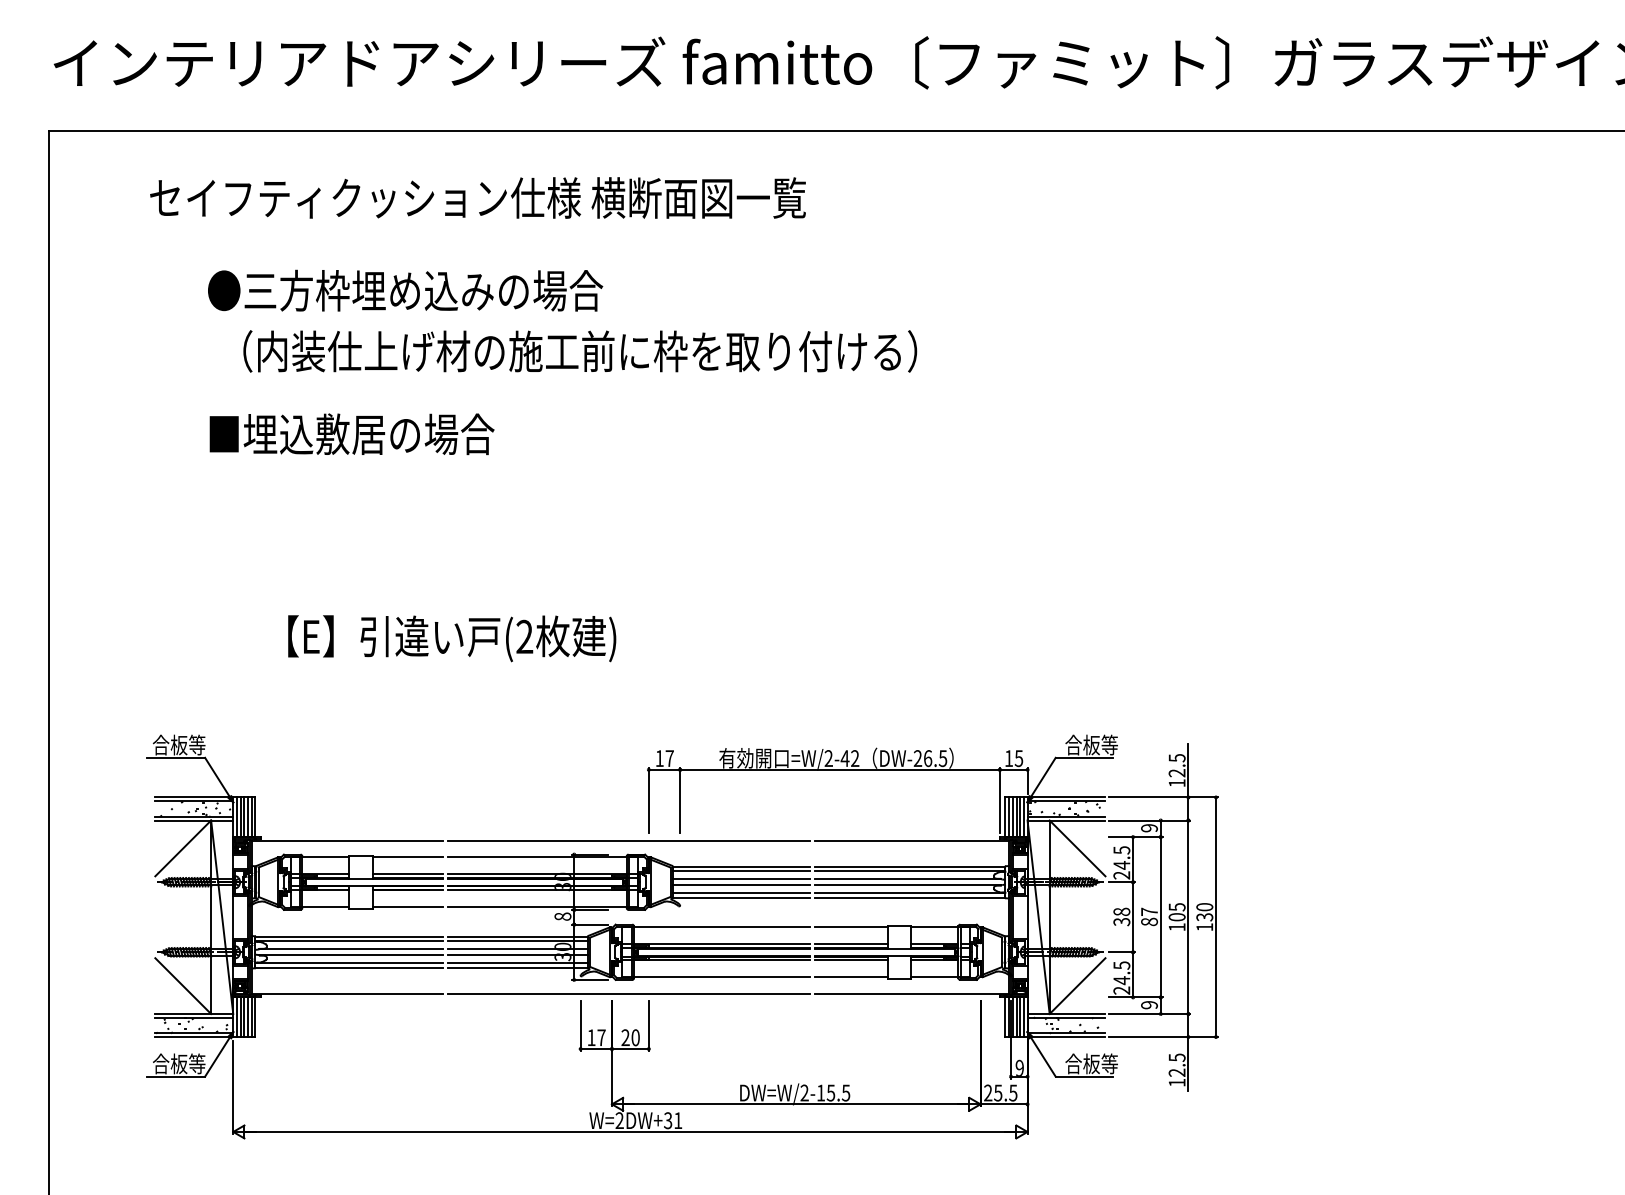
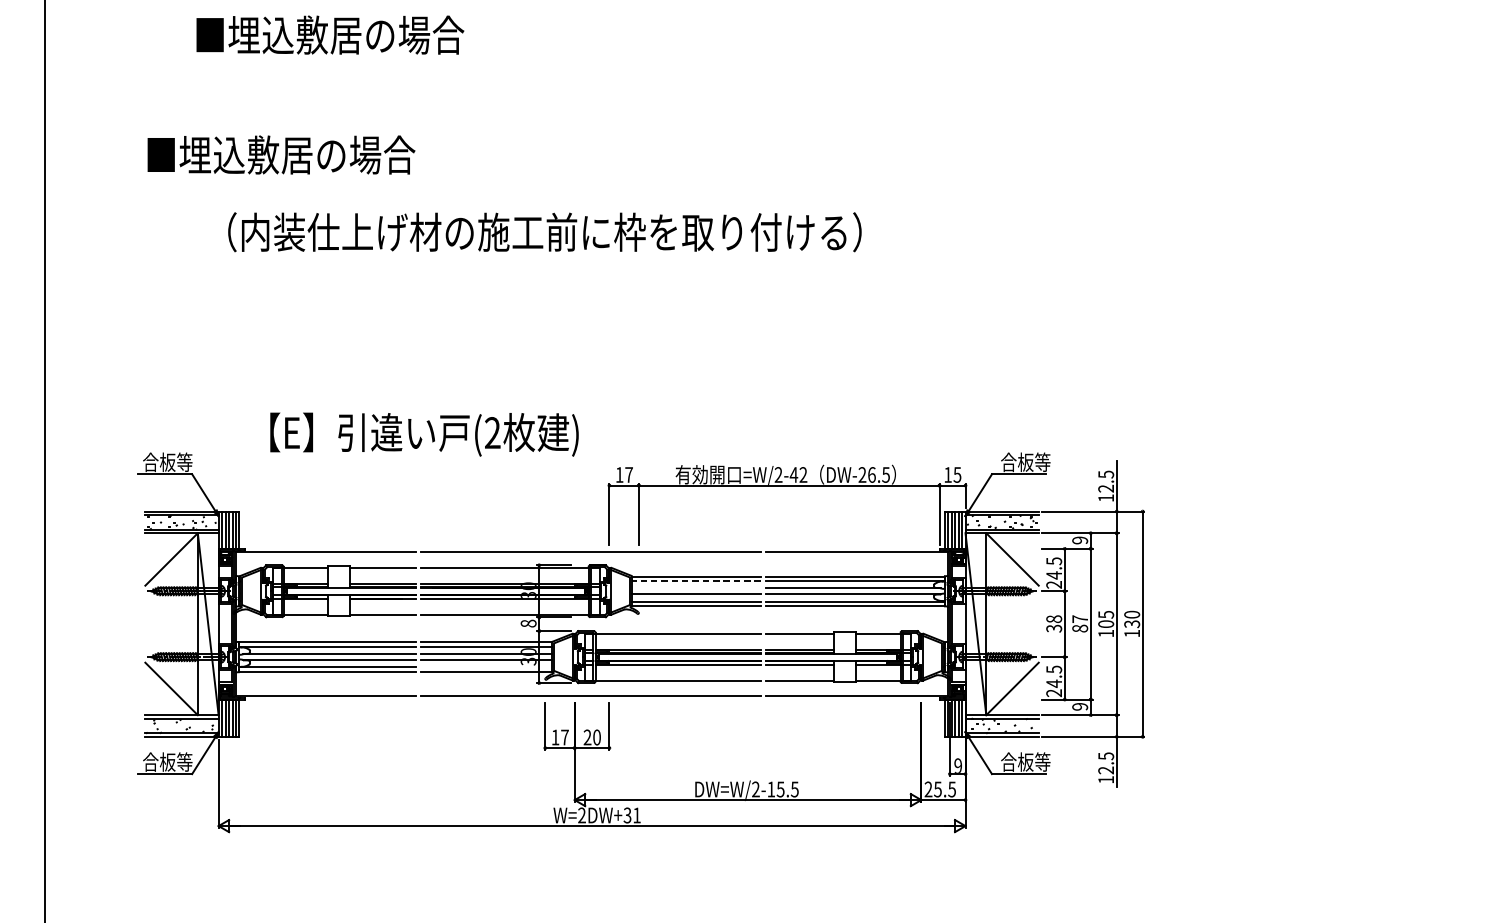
text: (405, 290) -> (380, 34), ●三方枠埋め込みの場合 -> ■埋込敷居の場合
text: (580, 351) -> (545, 232), moved
text: (351, 434) -> (280, 155), moved
text: (452, 638) -> (424, 434), moved
line: (741, 871) -> (696, 581), solid -> dashed
line: (740, 879) -> (695, 588), removed
line: (518, 963) -> (486, 667), removed

